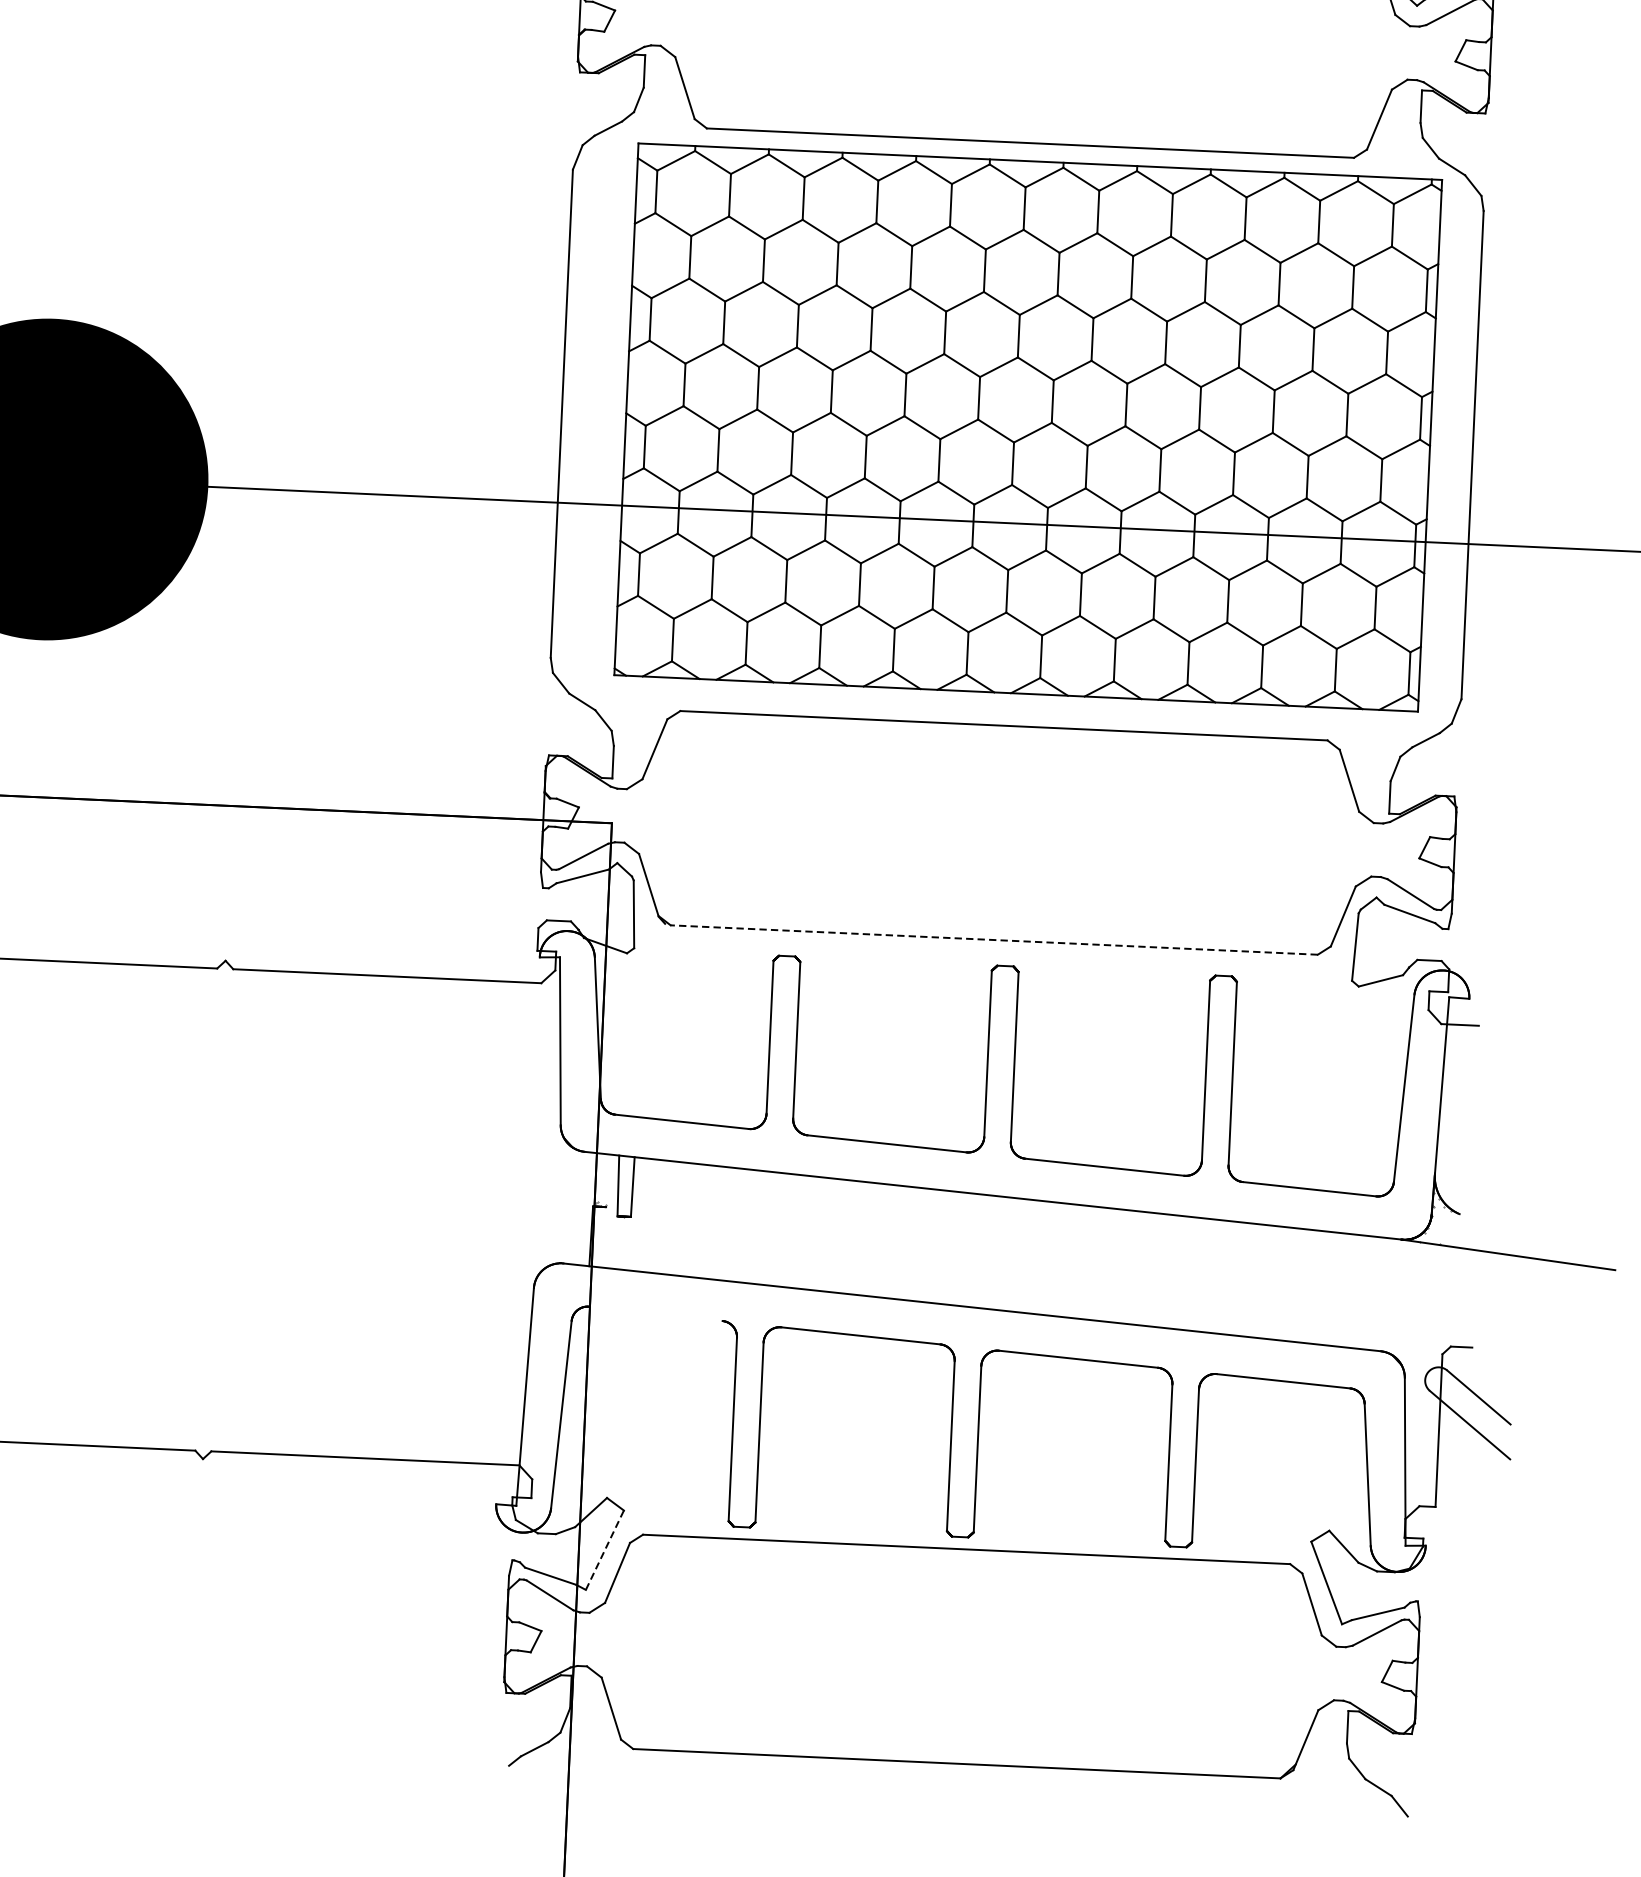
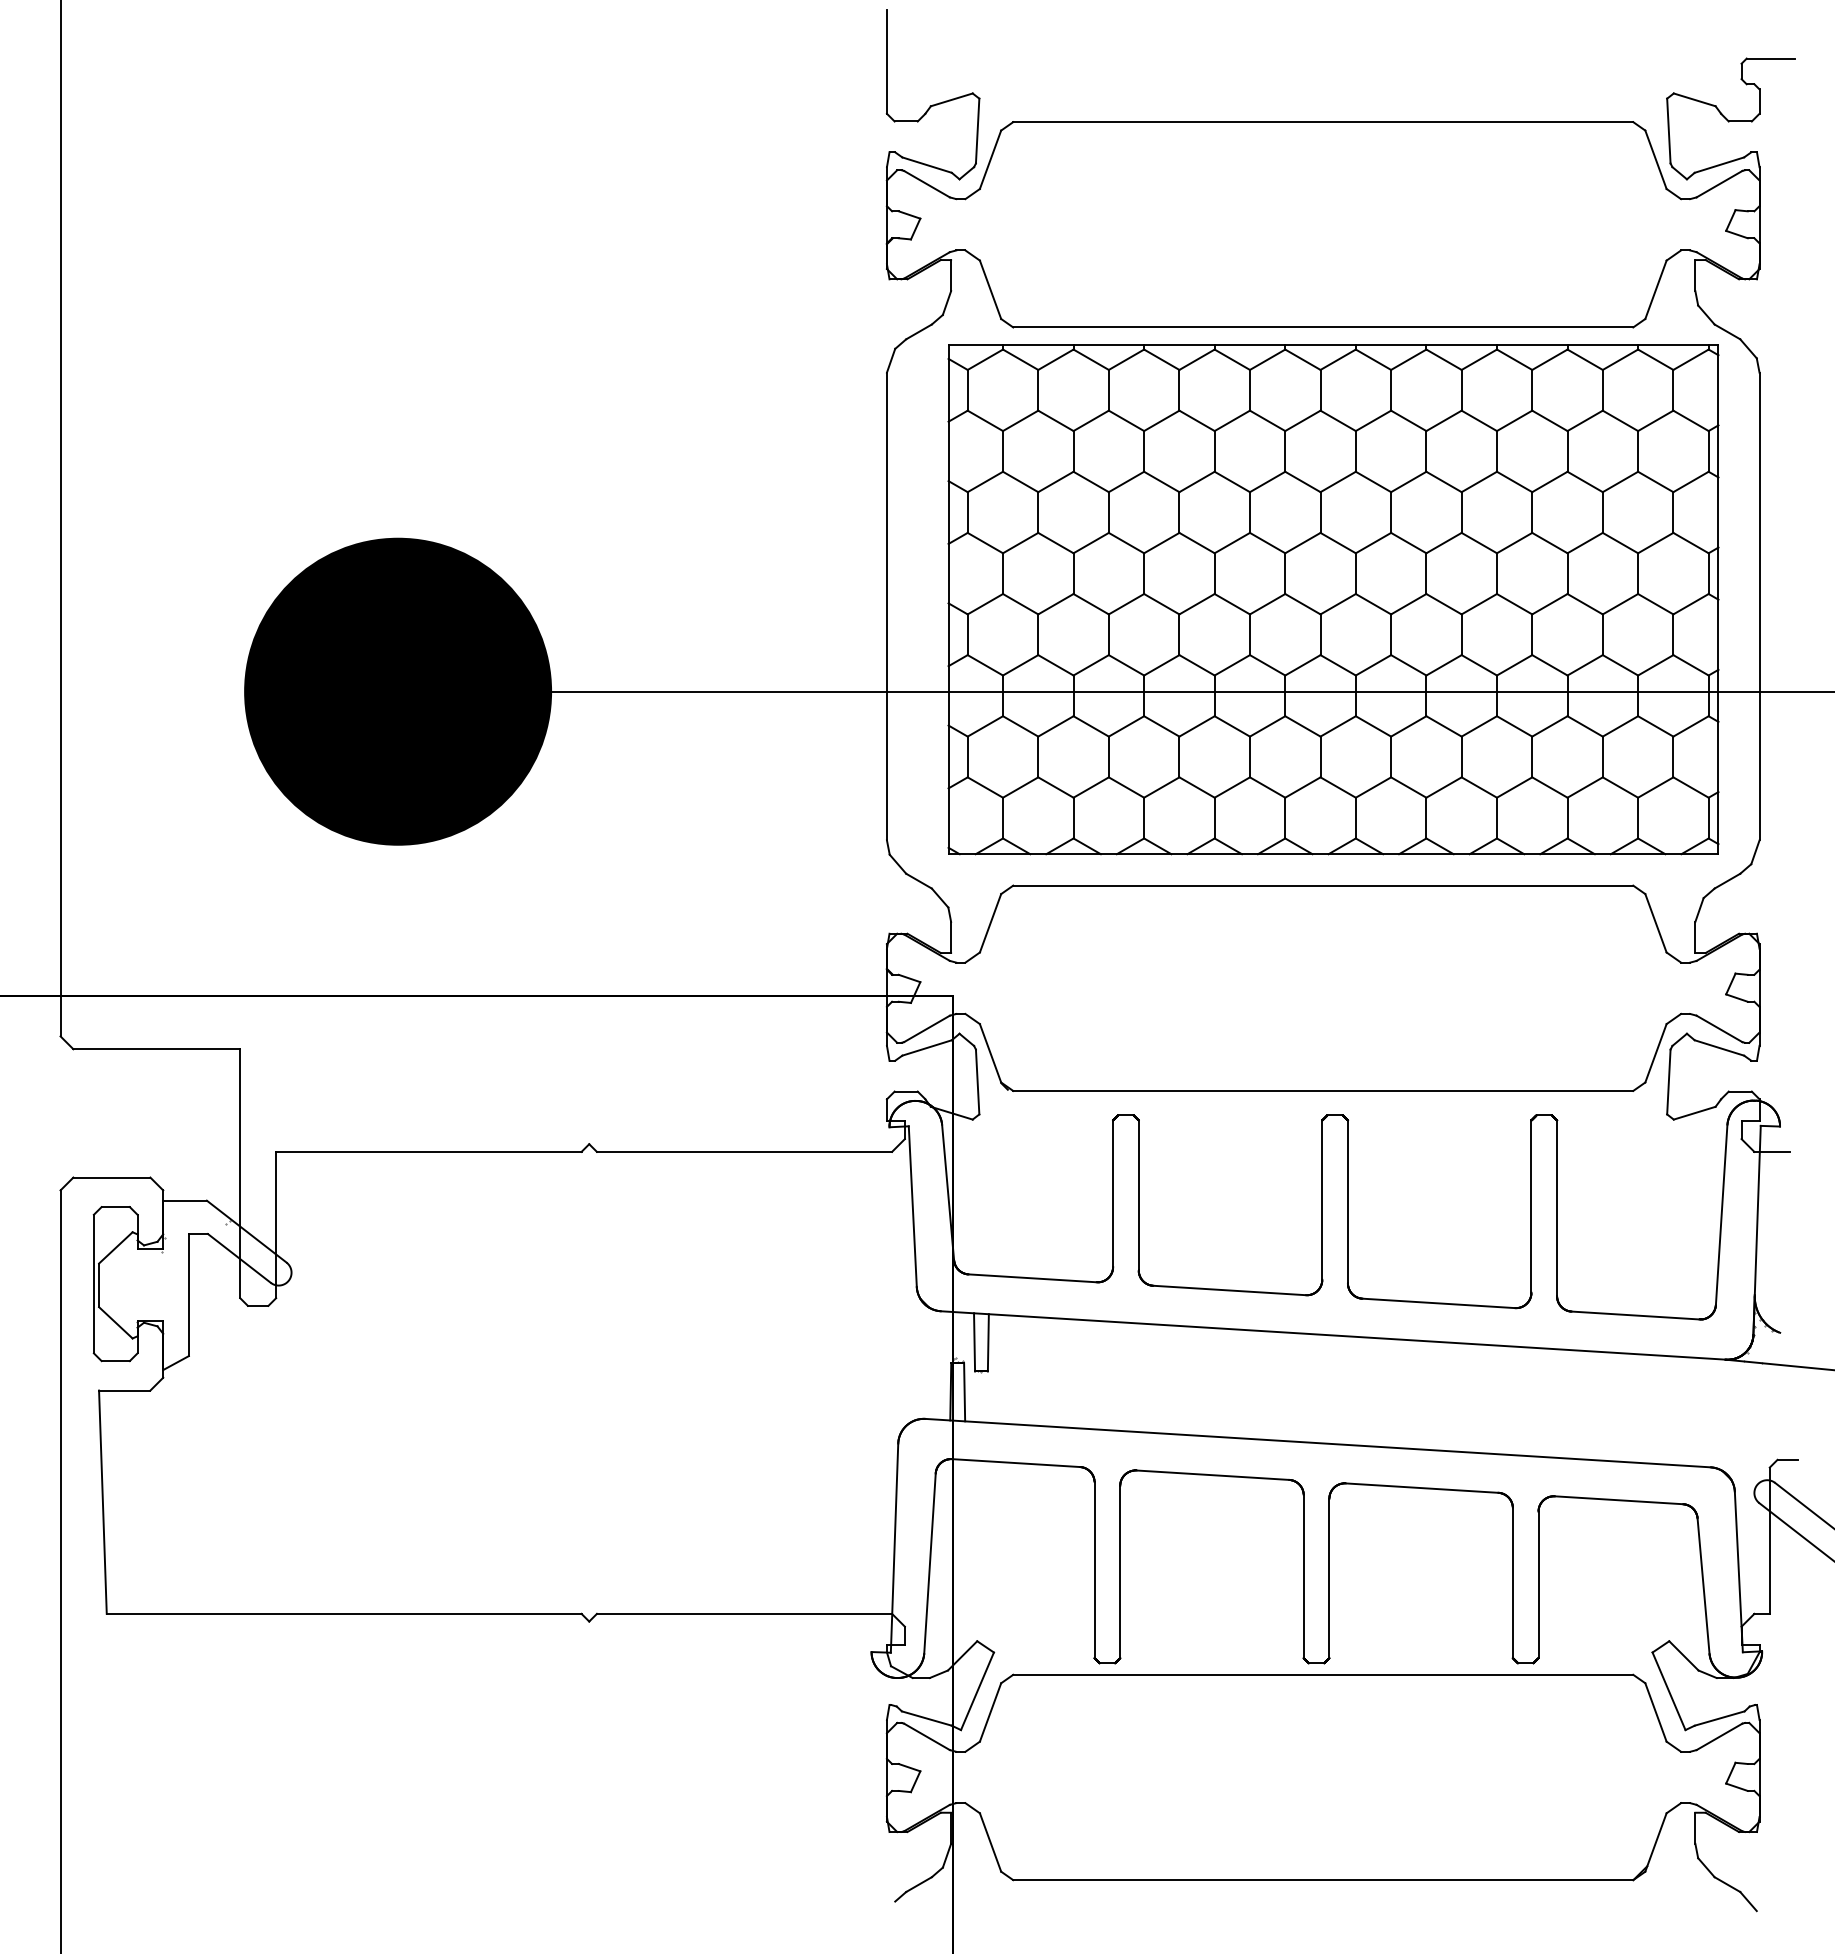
line: (993, 939) -> (1322, 1090), dashed -> solid
line: (605, 1237) -> (964, 1392), added
line: (656, 1314) -> (1016, 1463), added
line: (604, 1549) -> (977, 1690), dashed -> solid

